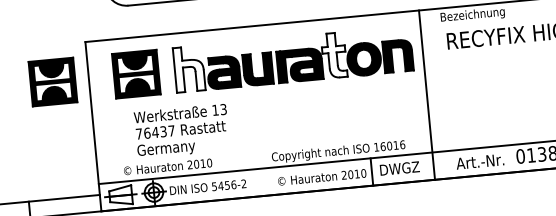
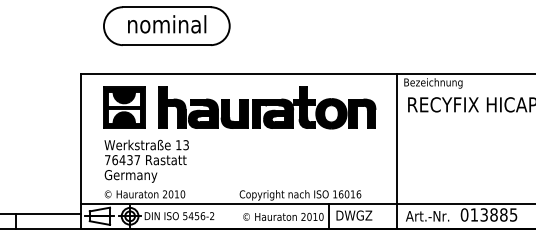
fill: (333, 55) -> (304, 107), added
fill: (189, 68) -> (172, 107), added
part: (53, 81) -> (48, 107), removed
line: (427, 95) -> (397, 151), moved
text: (181, 130) -> (146, 160), moved

